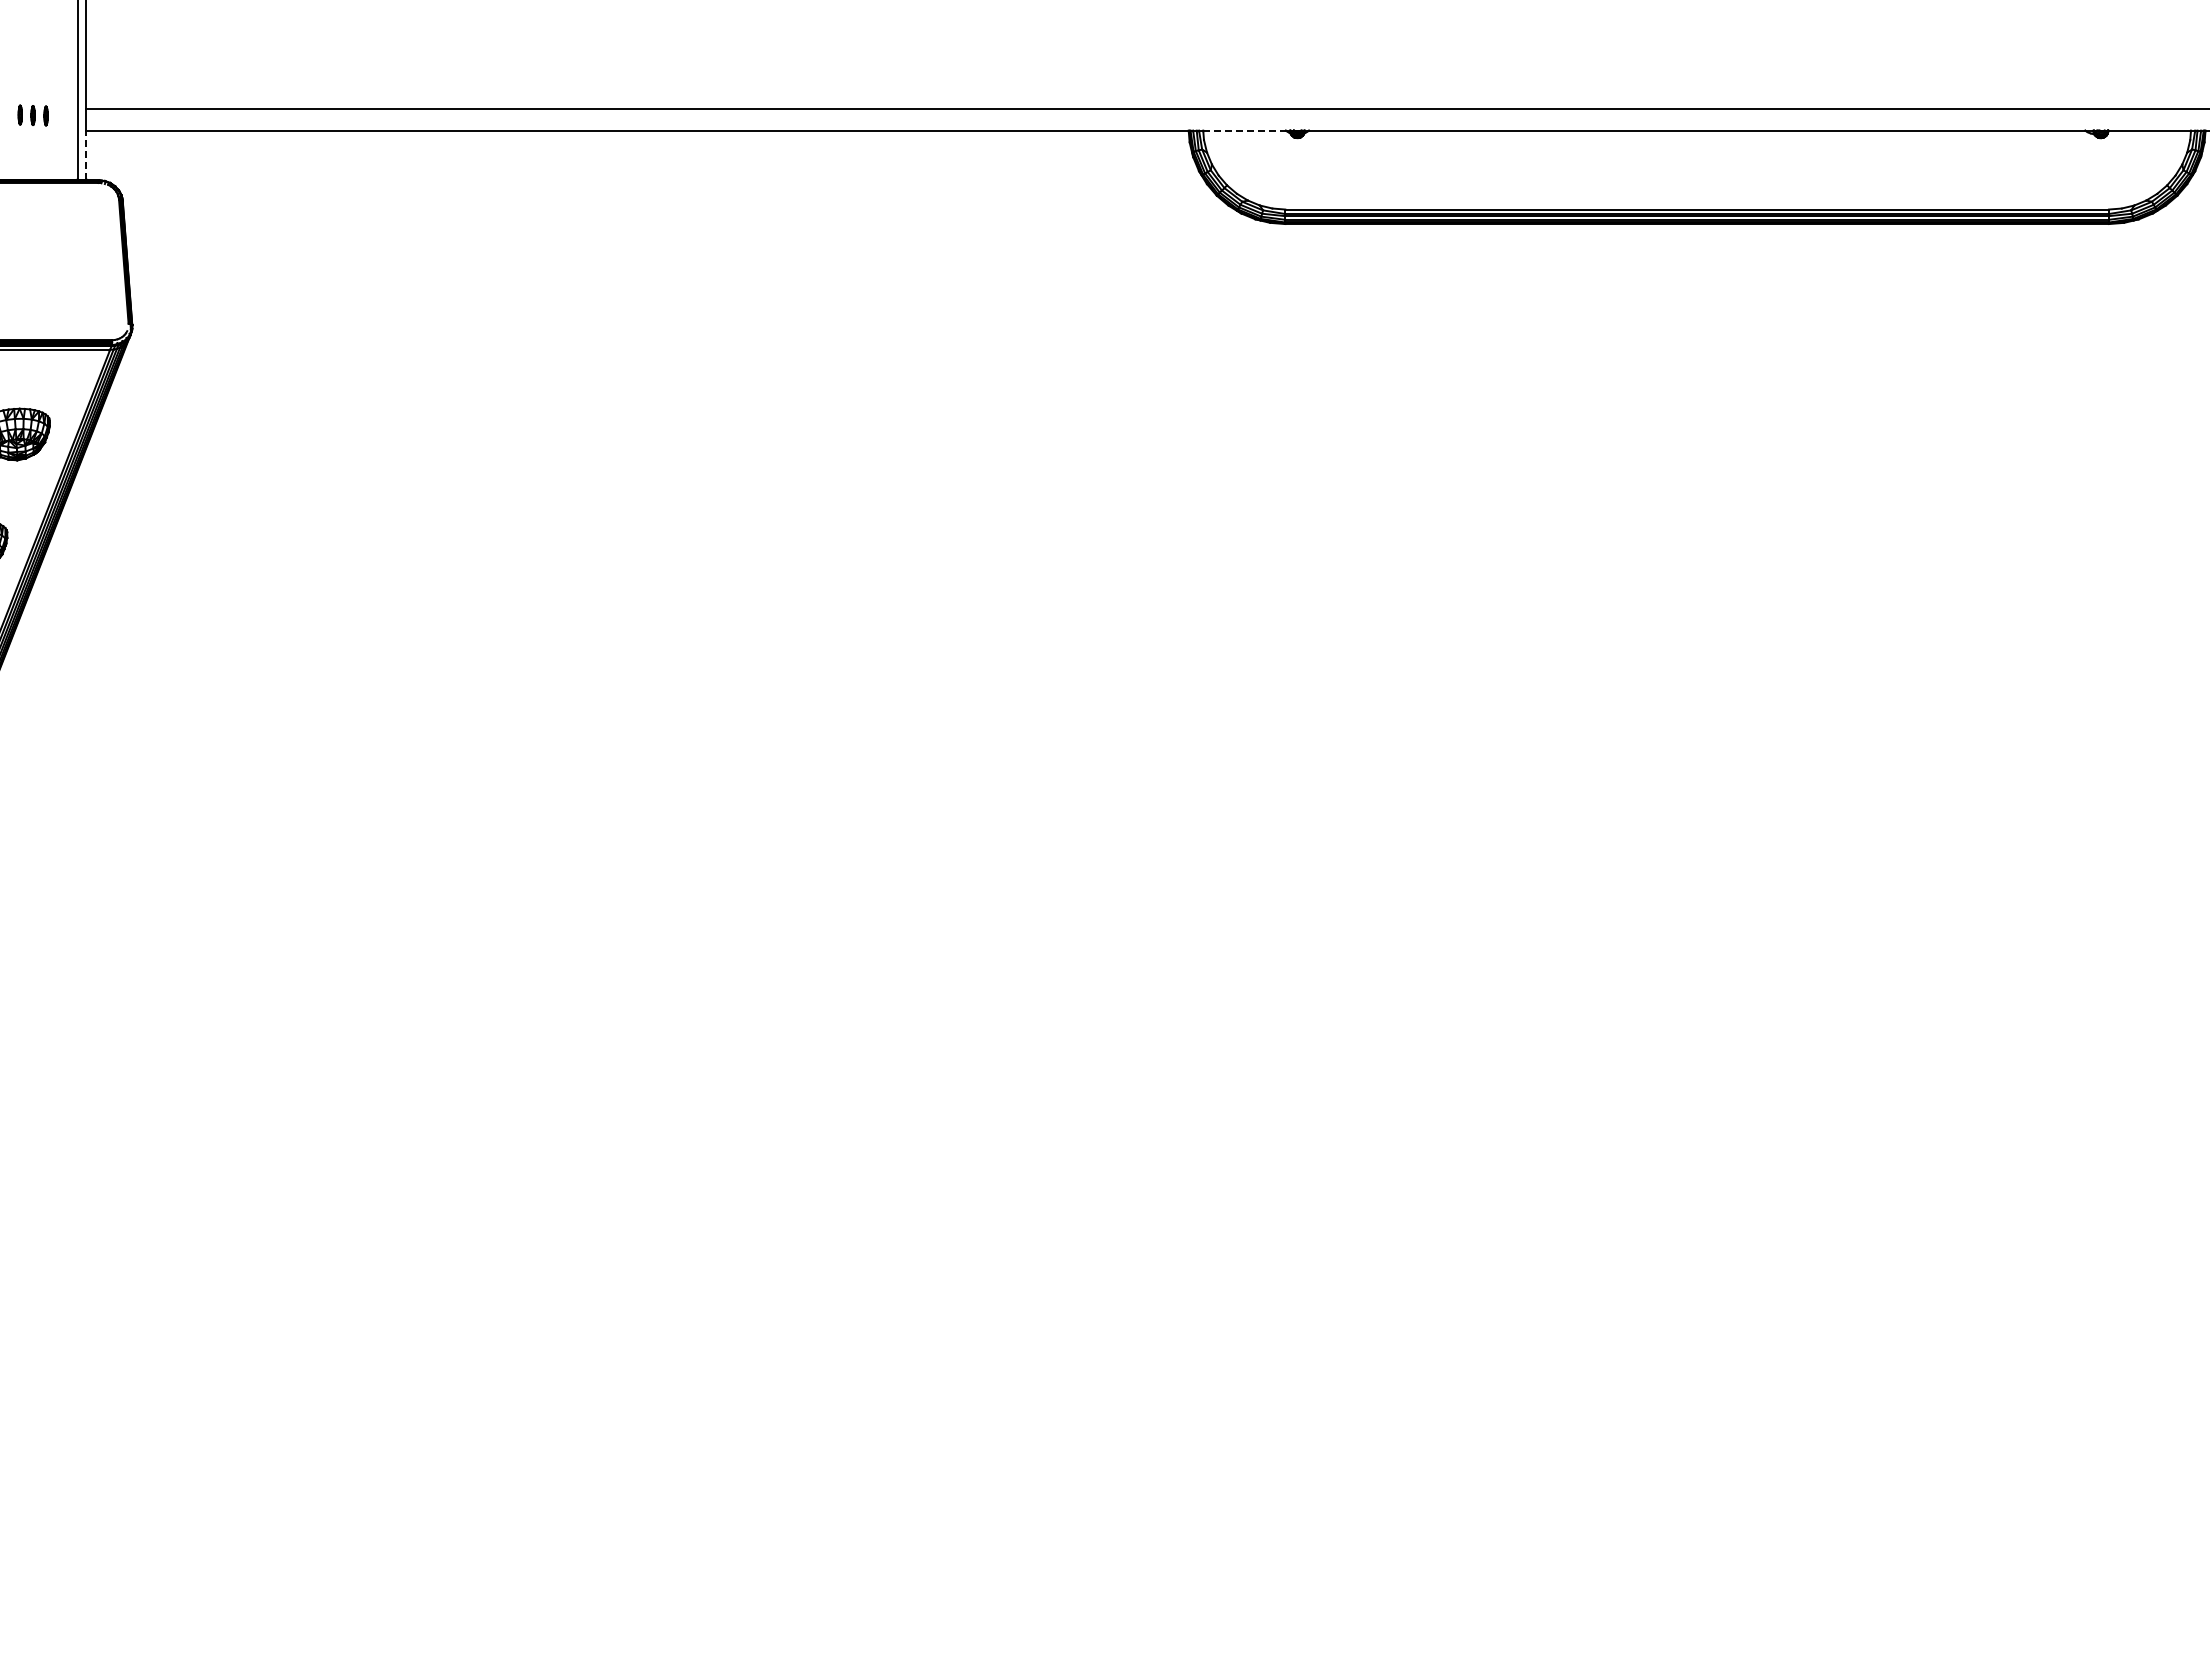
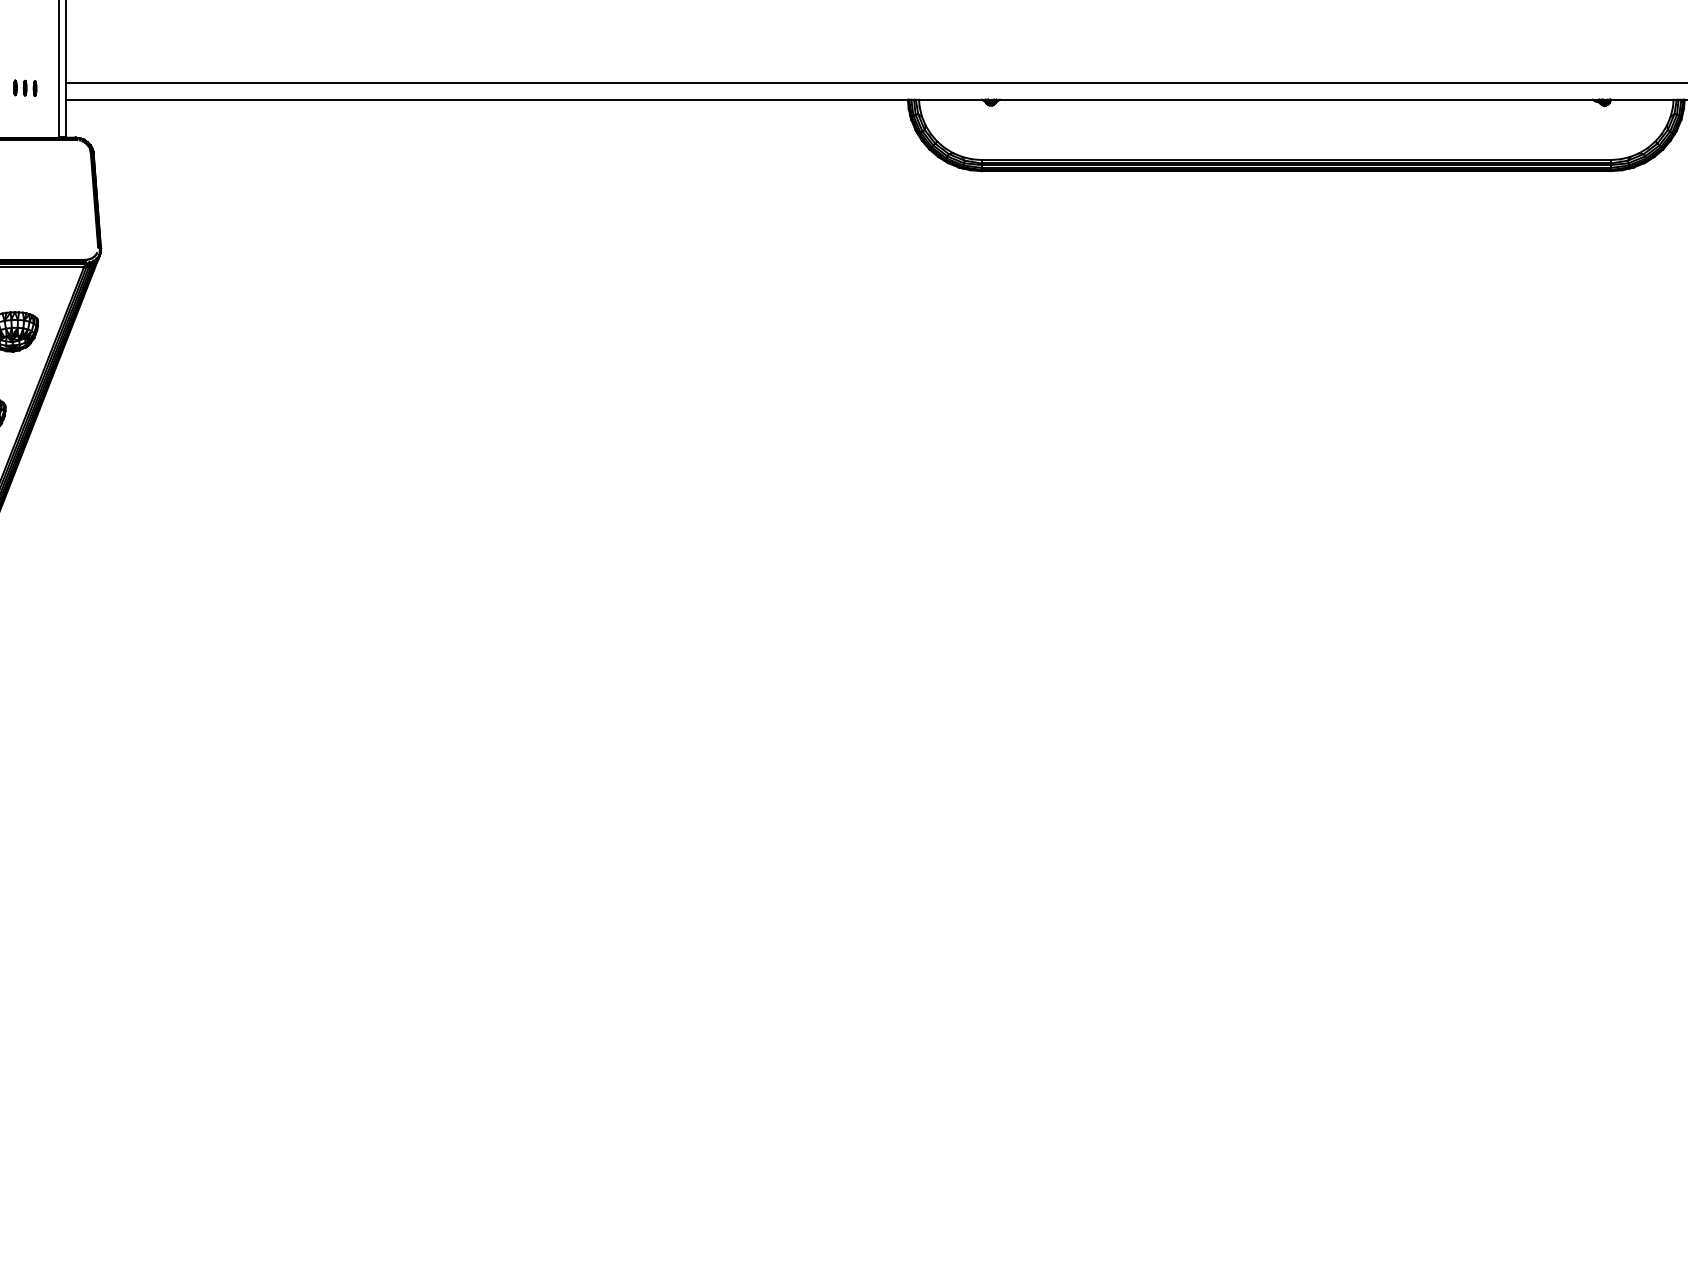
line: (1245, 131) -> (951, 100), dashed -> solid
line: (86, 155) -> (65, 118), dashed -> solid

